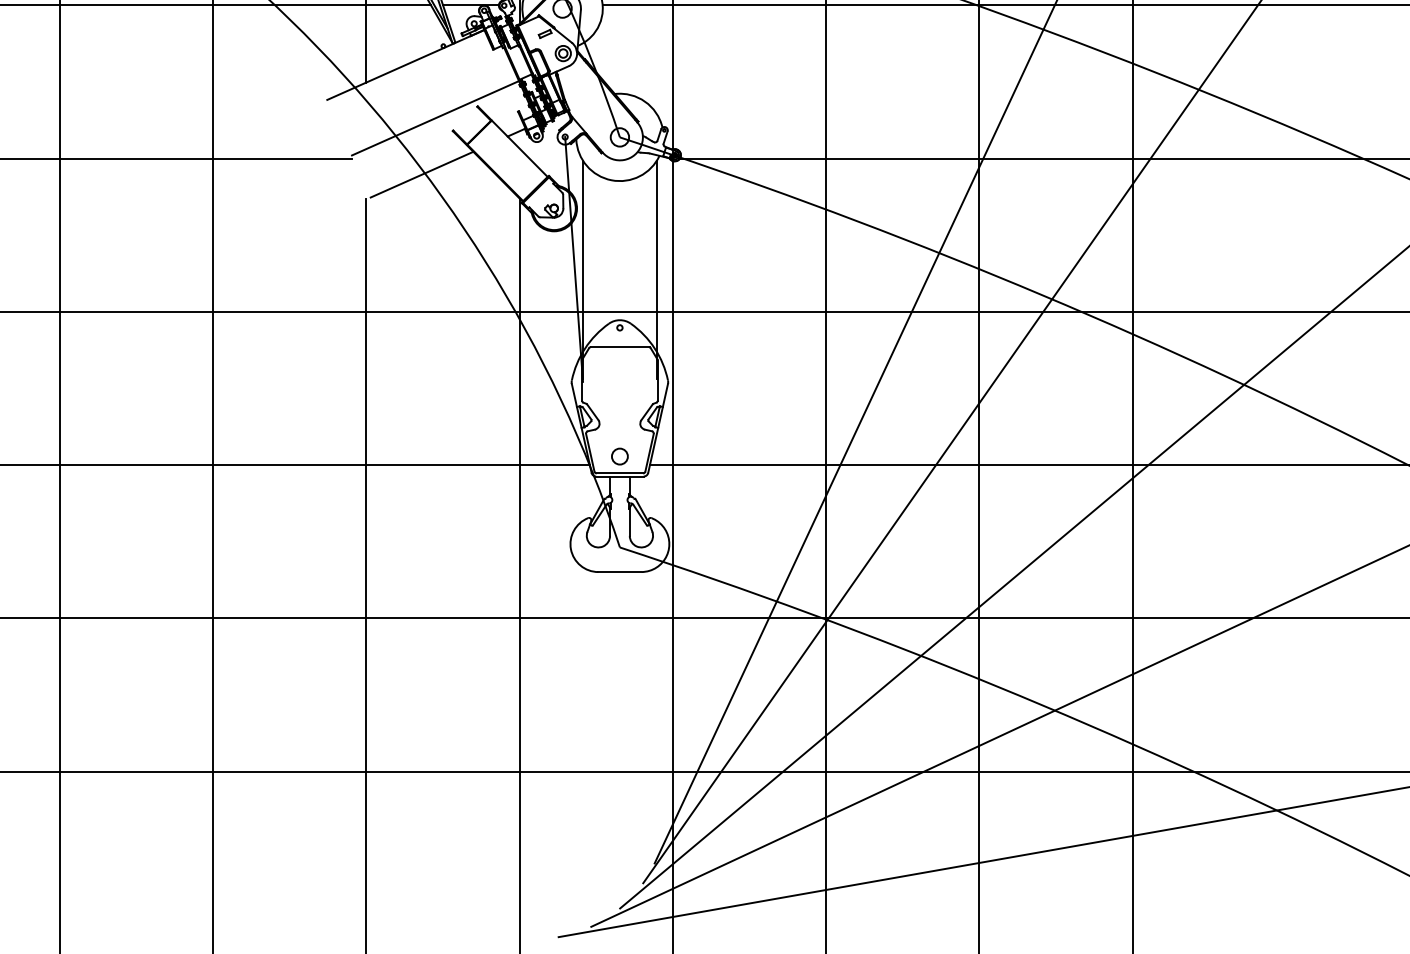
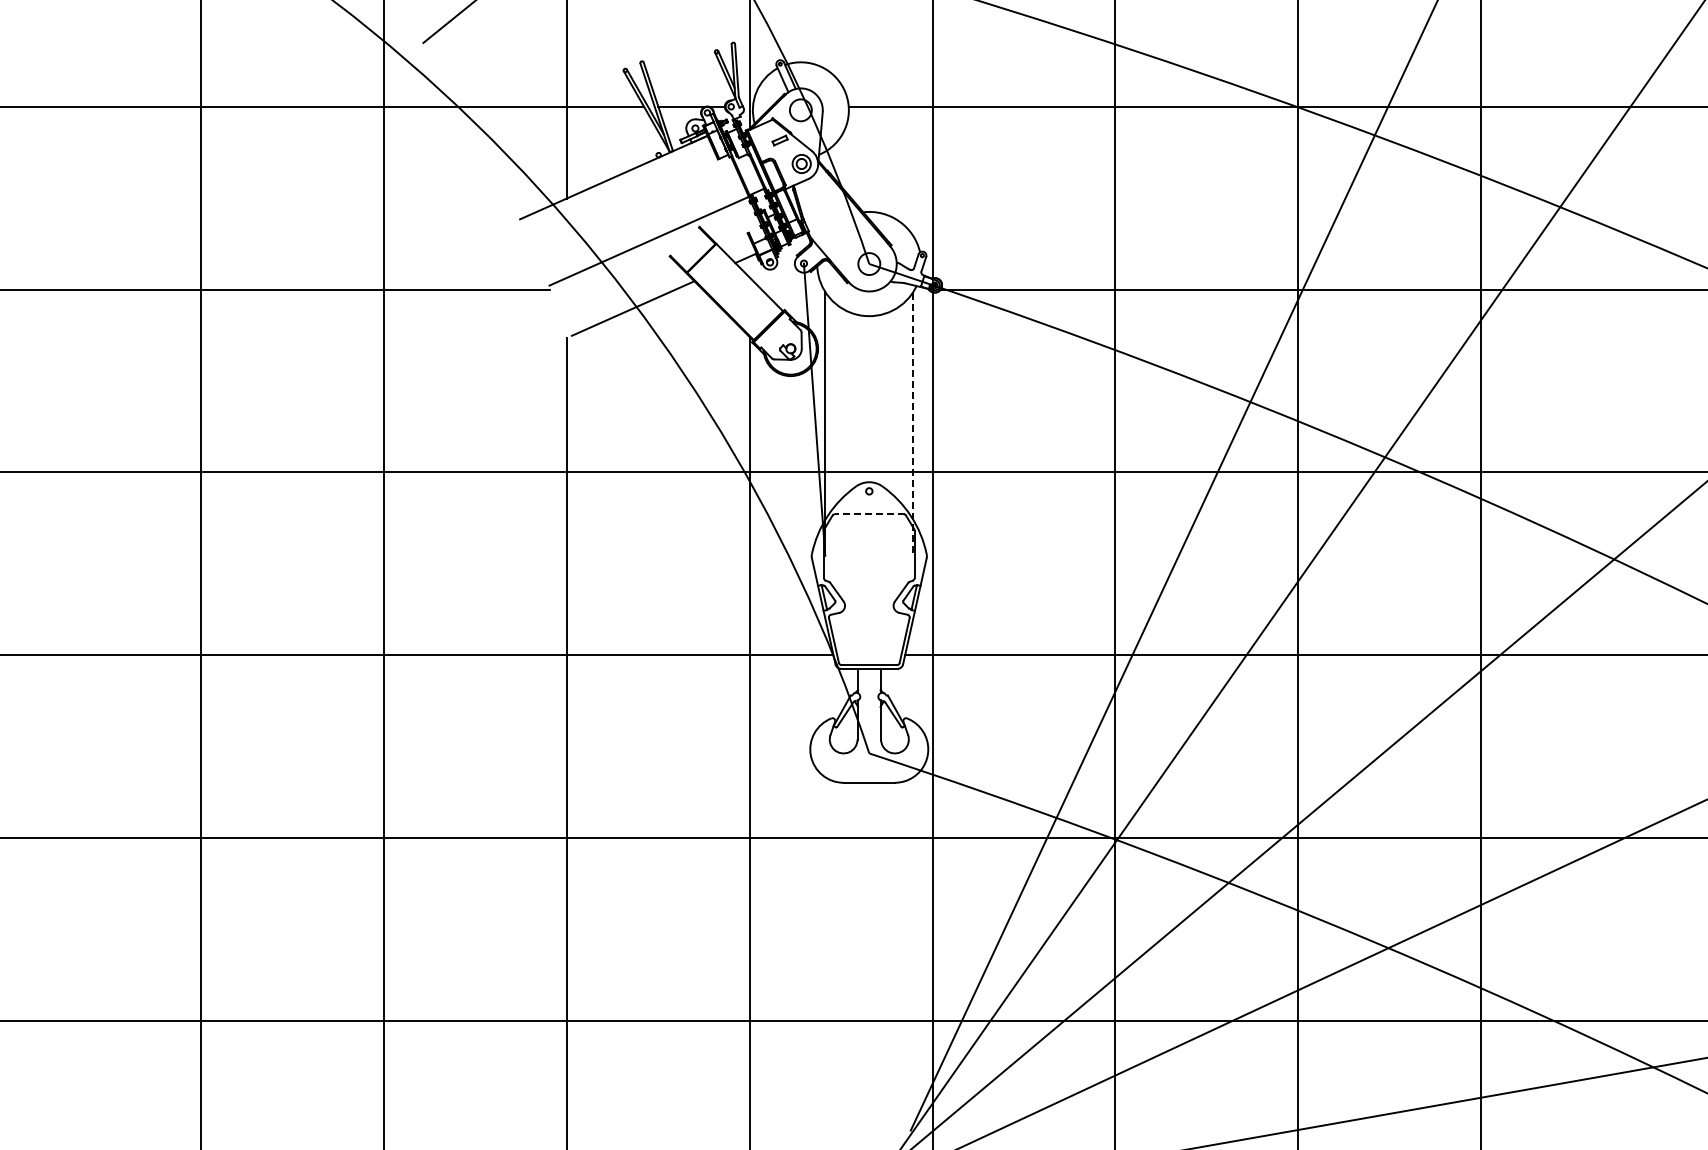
line: (656, 269) -> (913, 421), solid -> dashed
line: (620, 347) -> (869, 514), solid -> dashed
circle: (619, 456) -> (868, 644), removed

